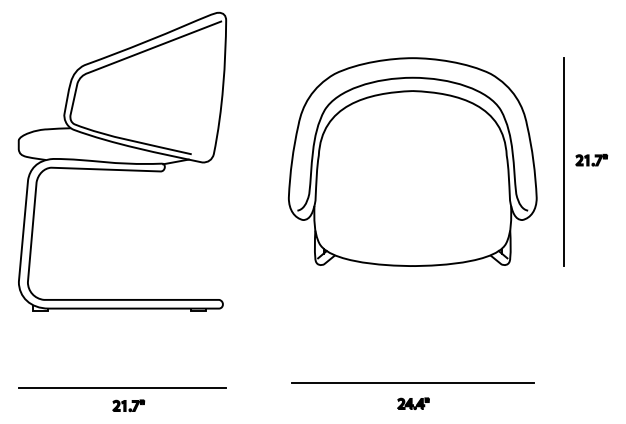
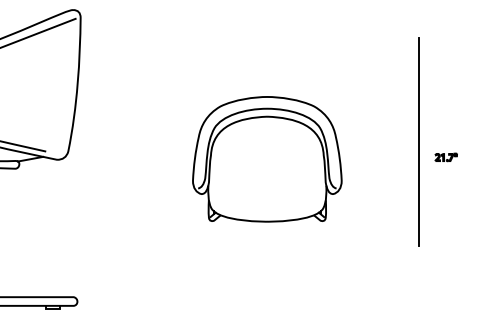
part: (591, 159) -> (445, 156), size x0.7
part: (412, 161) -> (266, 158), size x0.6
line: (563, 161) -> (417, 141), moved

